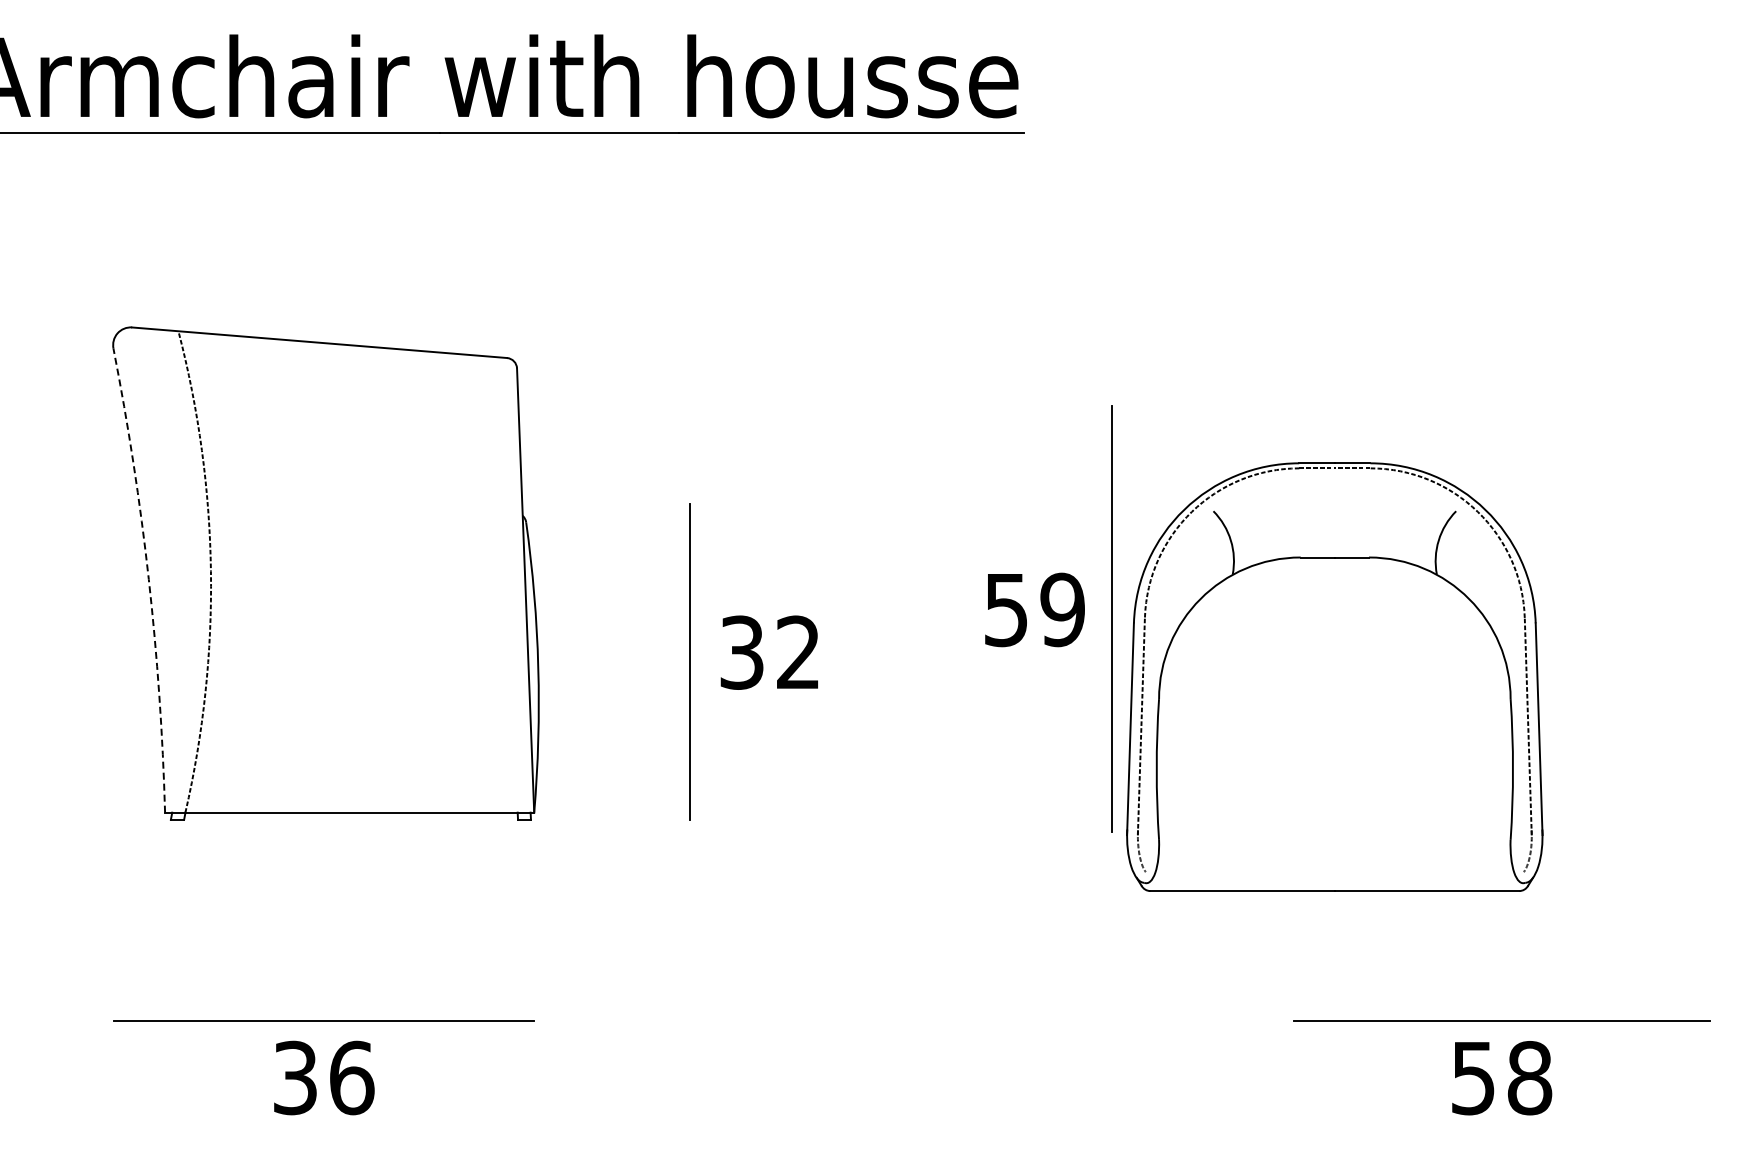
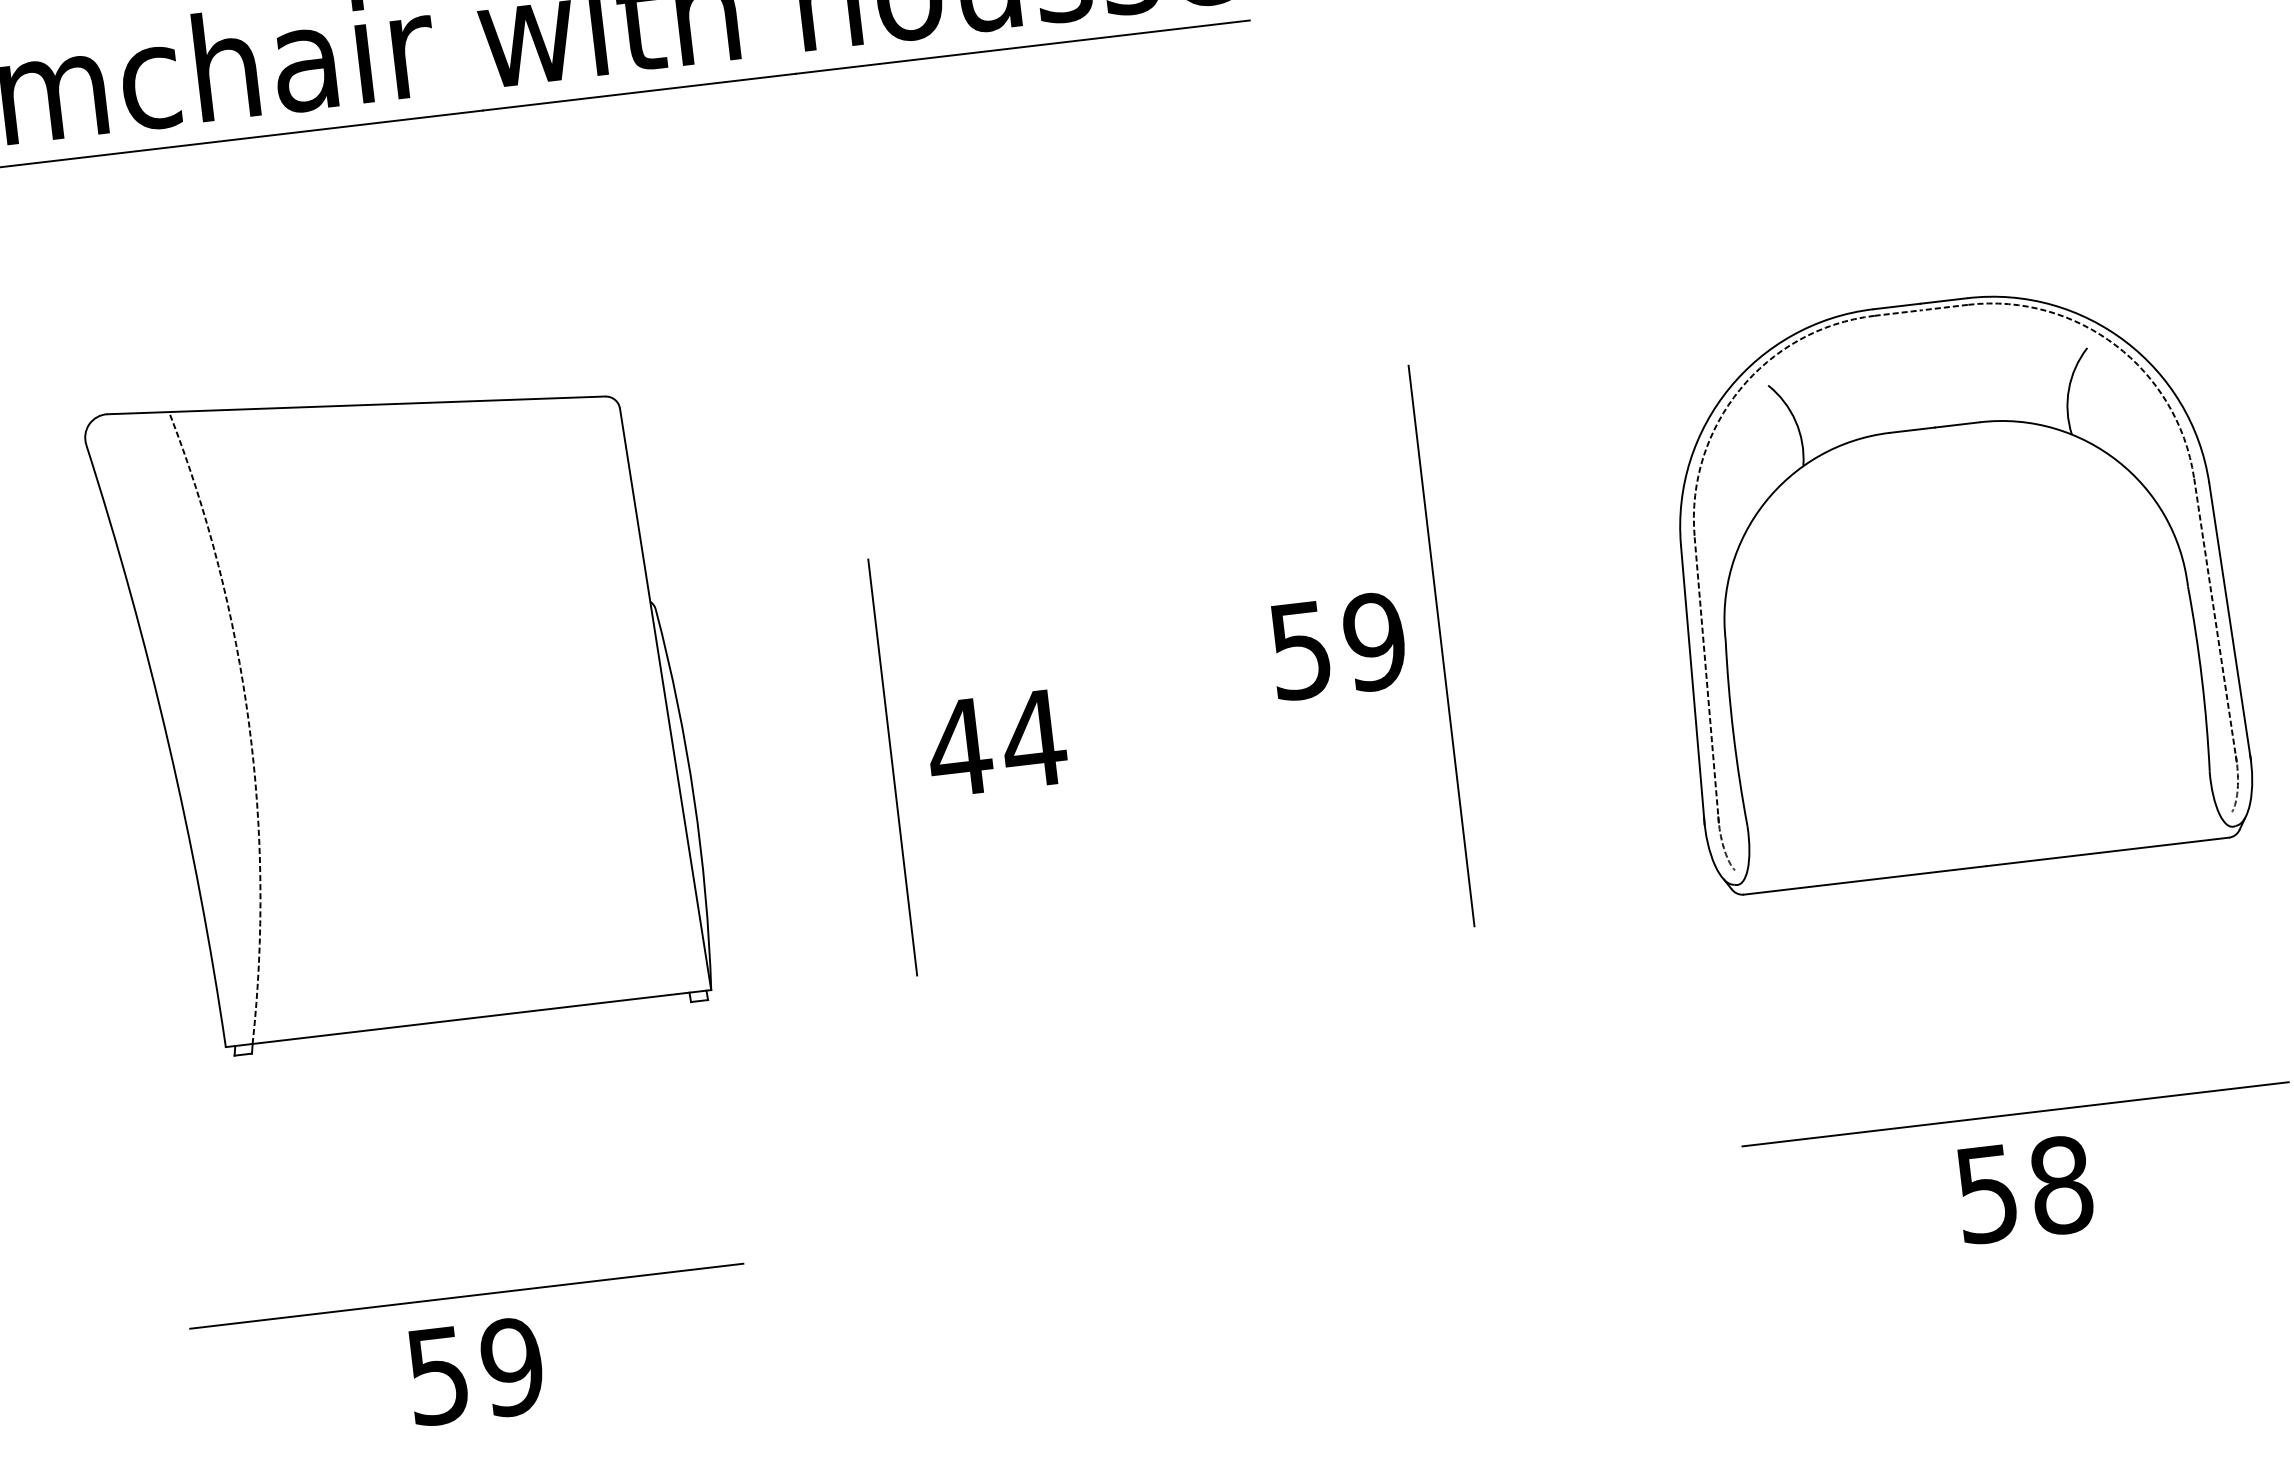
arc: (148, 579) -> (168, 743), dashed -> solid
text: (769, 652) -> (995, 743), 32 -> 44
part: (1334, 676) -> (1952, 584), moved
text: (324, 1077) -> (476, 1370), 36 -> 59

